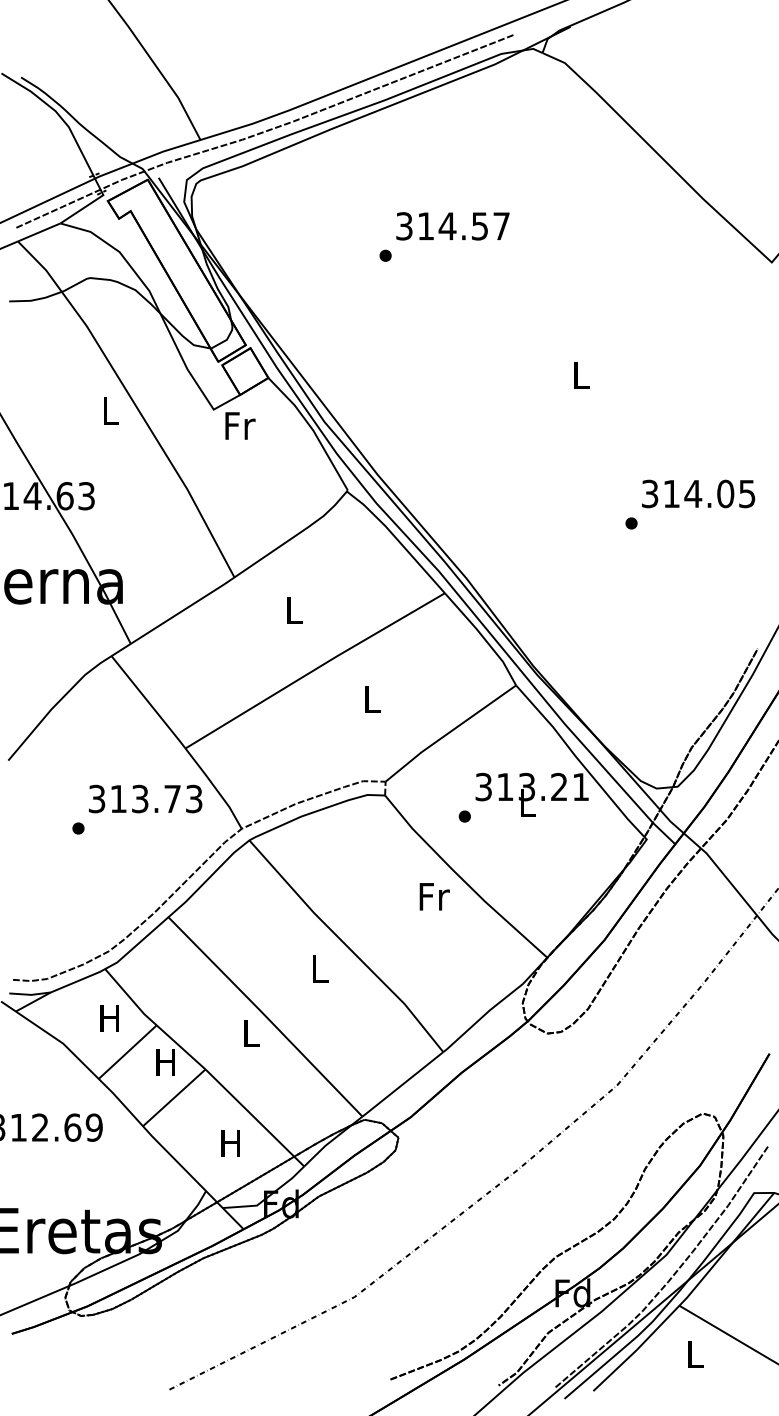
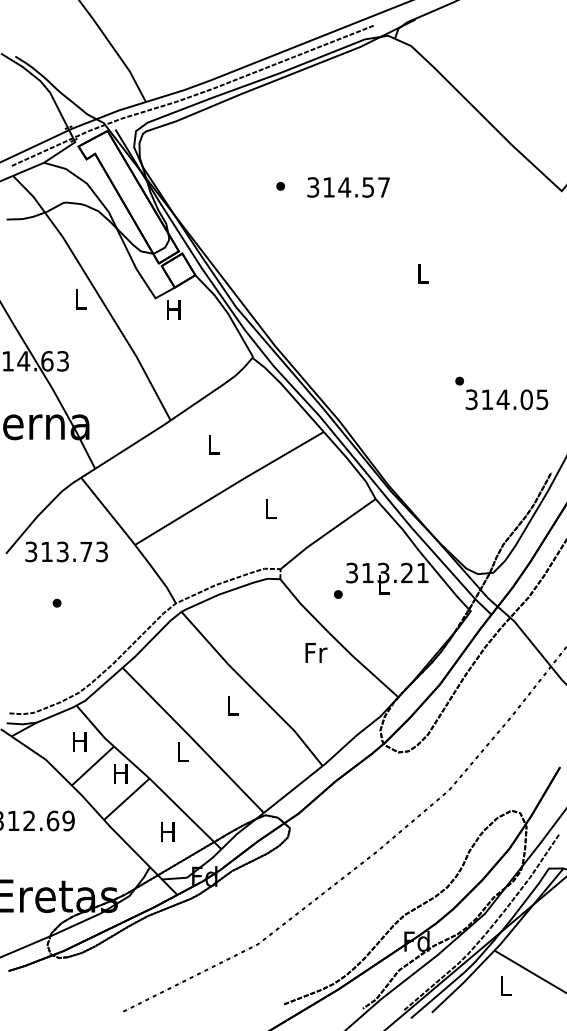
text: (452, 226) -> (348, 187), moved
text: (240, 425) -> (175, 309), Fr -> H
text: (698, 493) -> (506, 399), moved
text: (145, 798) -> (66, 551), moved

